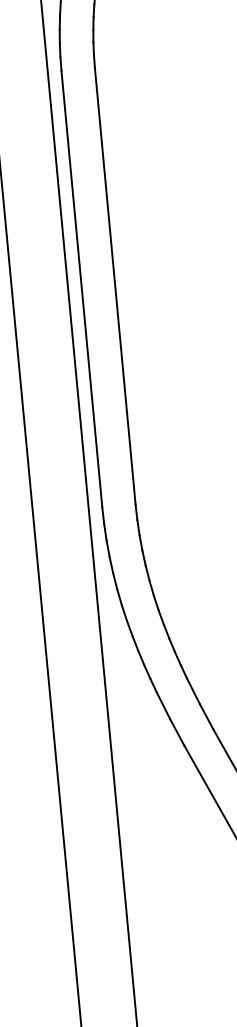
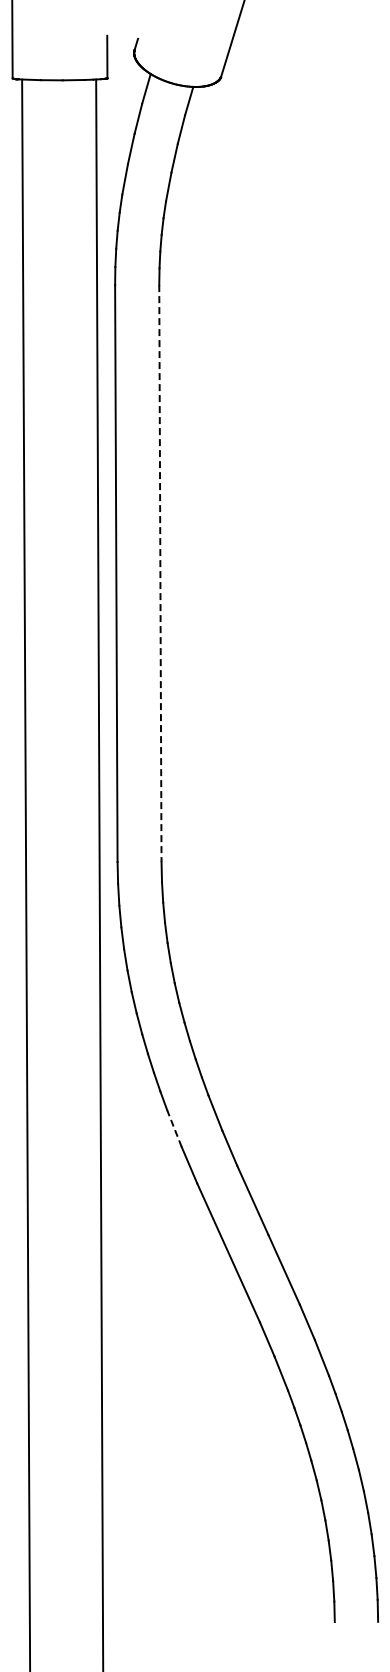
line: (115, 286) -> (160, 573), solid -> dashed
line: (163, 705) -> (174, 1128), solid -> dashed

